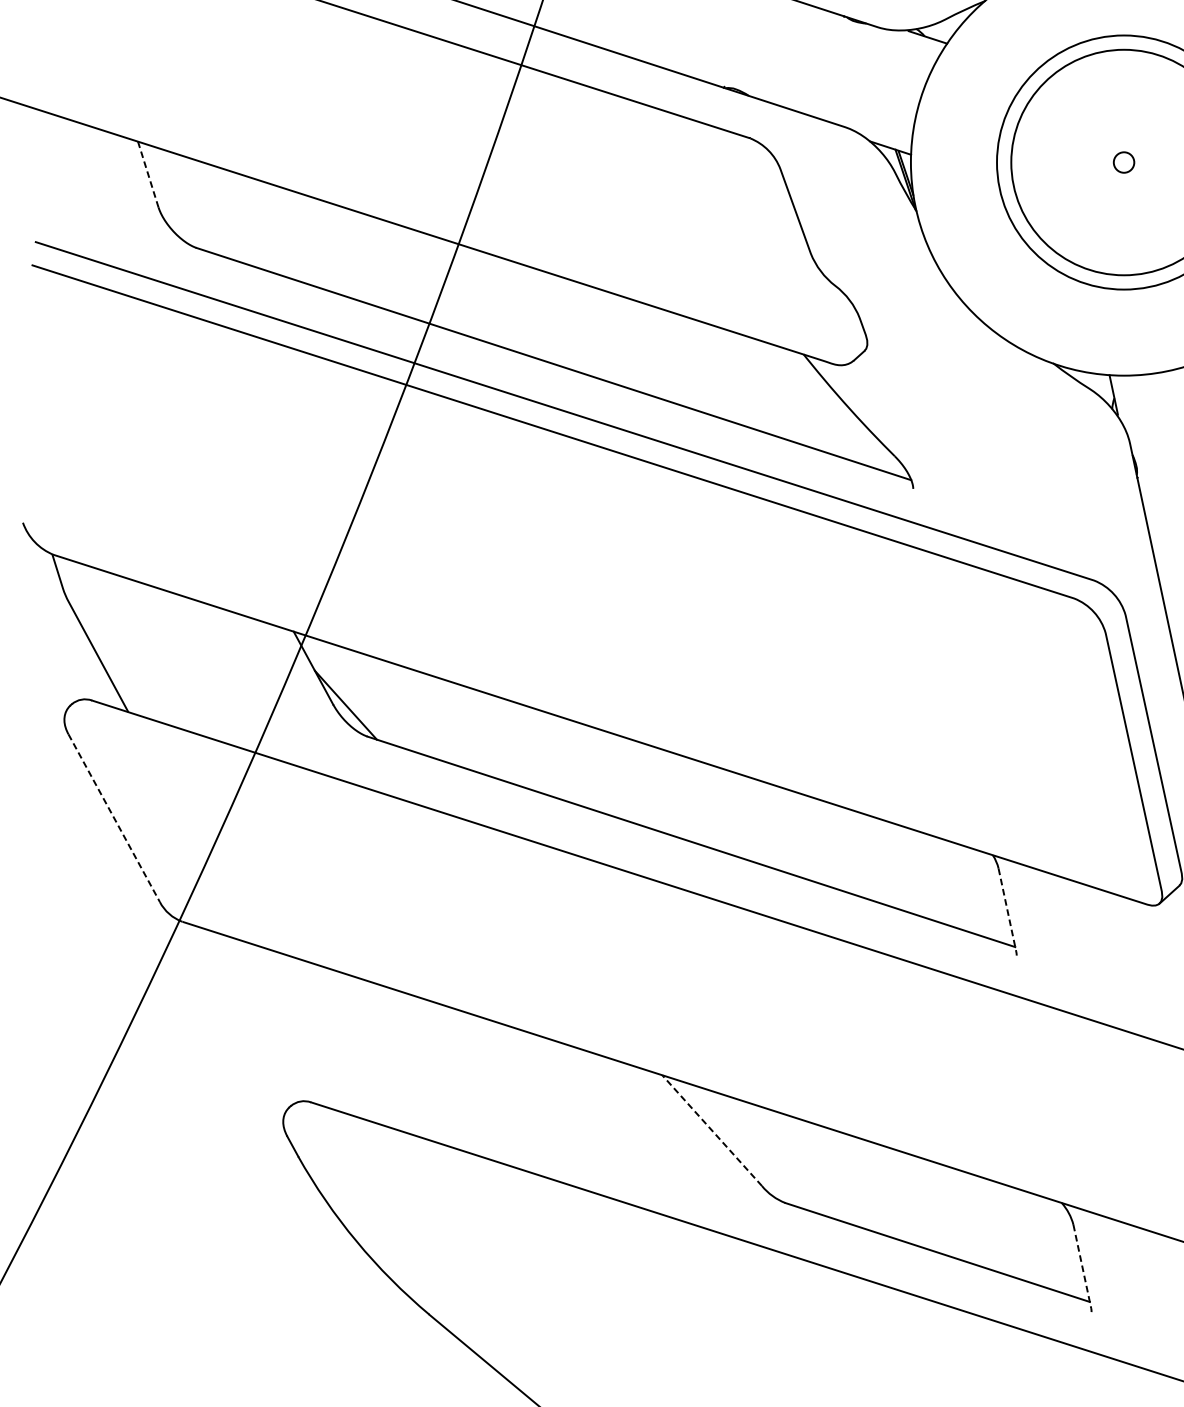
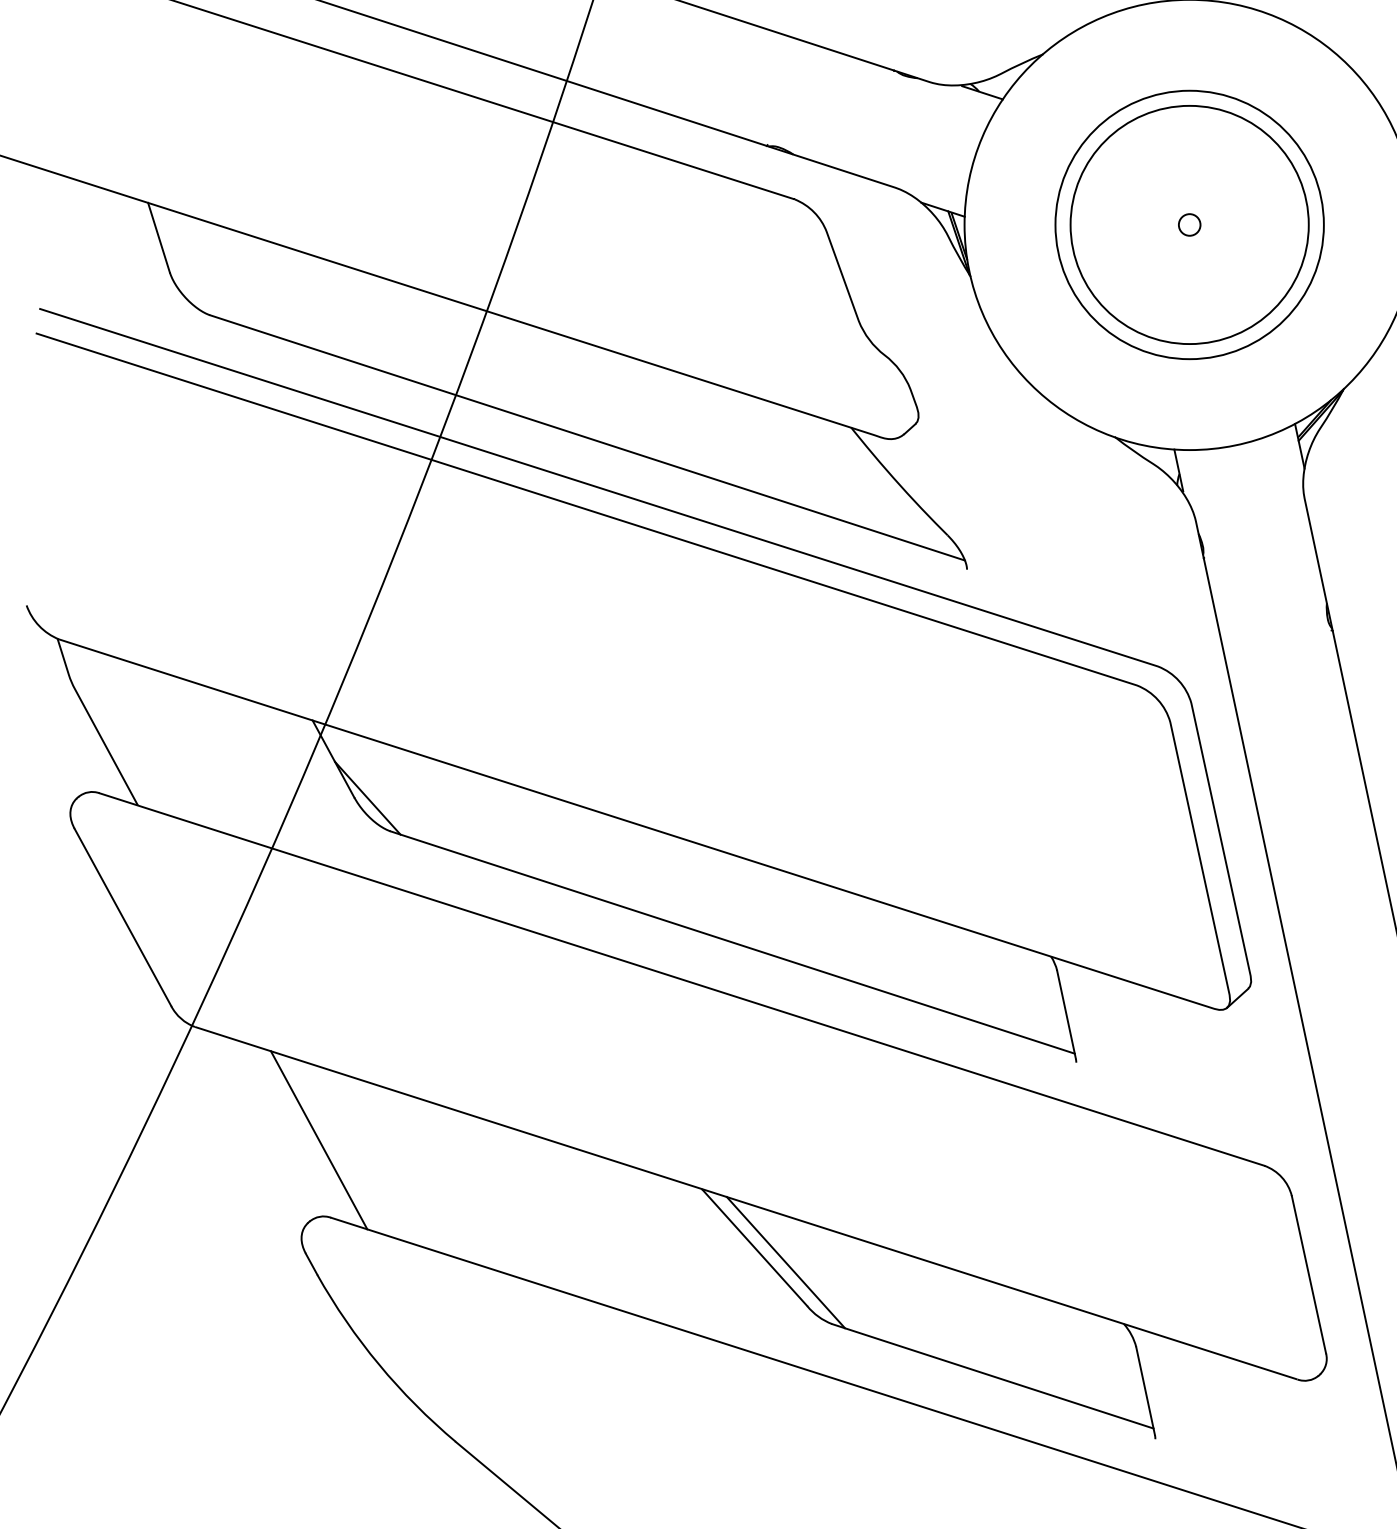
line: (147, 174) -> (158, 237), dashed -> solid
line: (113, 818) -> (122, 917), dashed -> solid
line: (1007, 910) -> (1066, 1015), dashed -> solid
line: (299, 1029) -> (318, 1140), added
line: (713, 1131) -> (755, 1248), dashed -> solid
line: (741, 1144) -> (785, 1262), added
line: (1082, 1266) -> (1145, 1391), dashed -> solid

